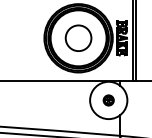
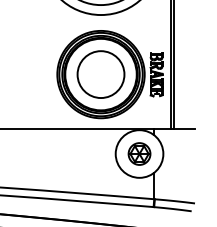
circle: (78, 38) -> (100, 74), size x1.43
part: (108, 100) -> (139, 153), size x1.67

